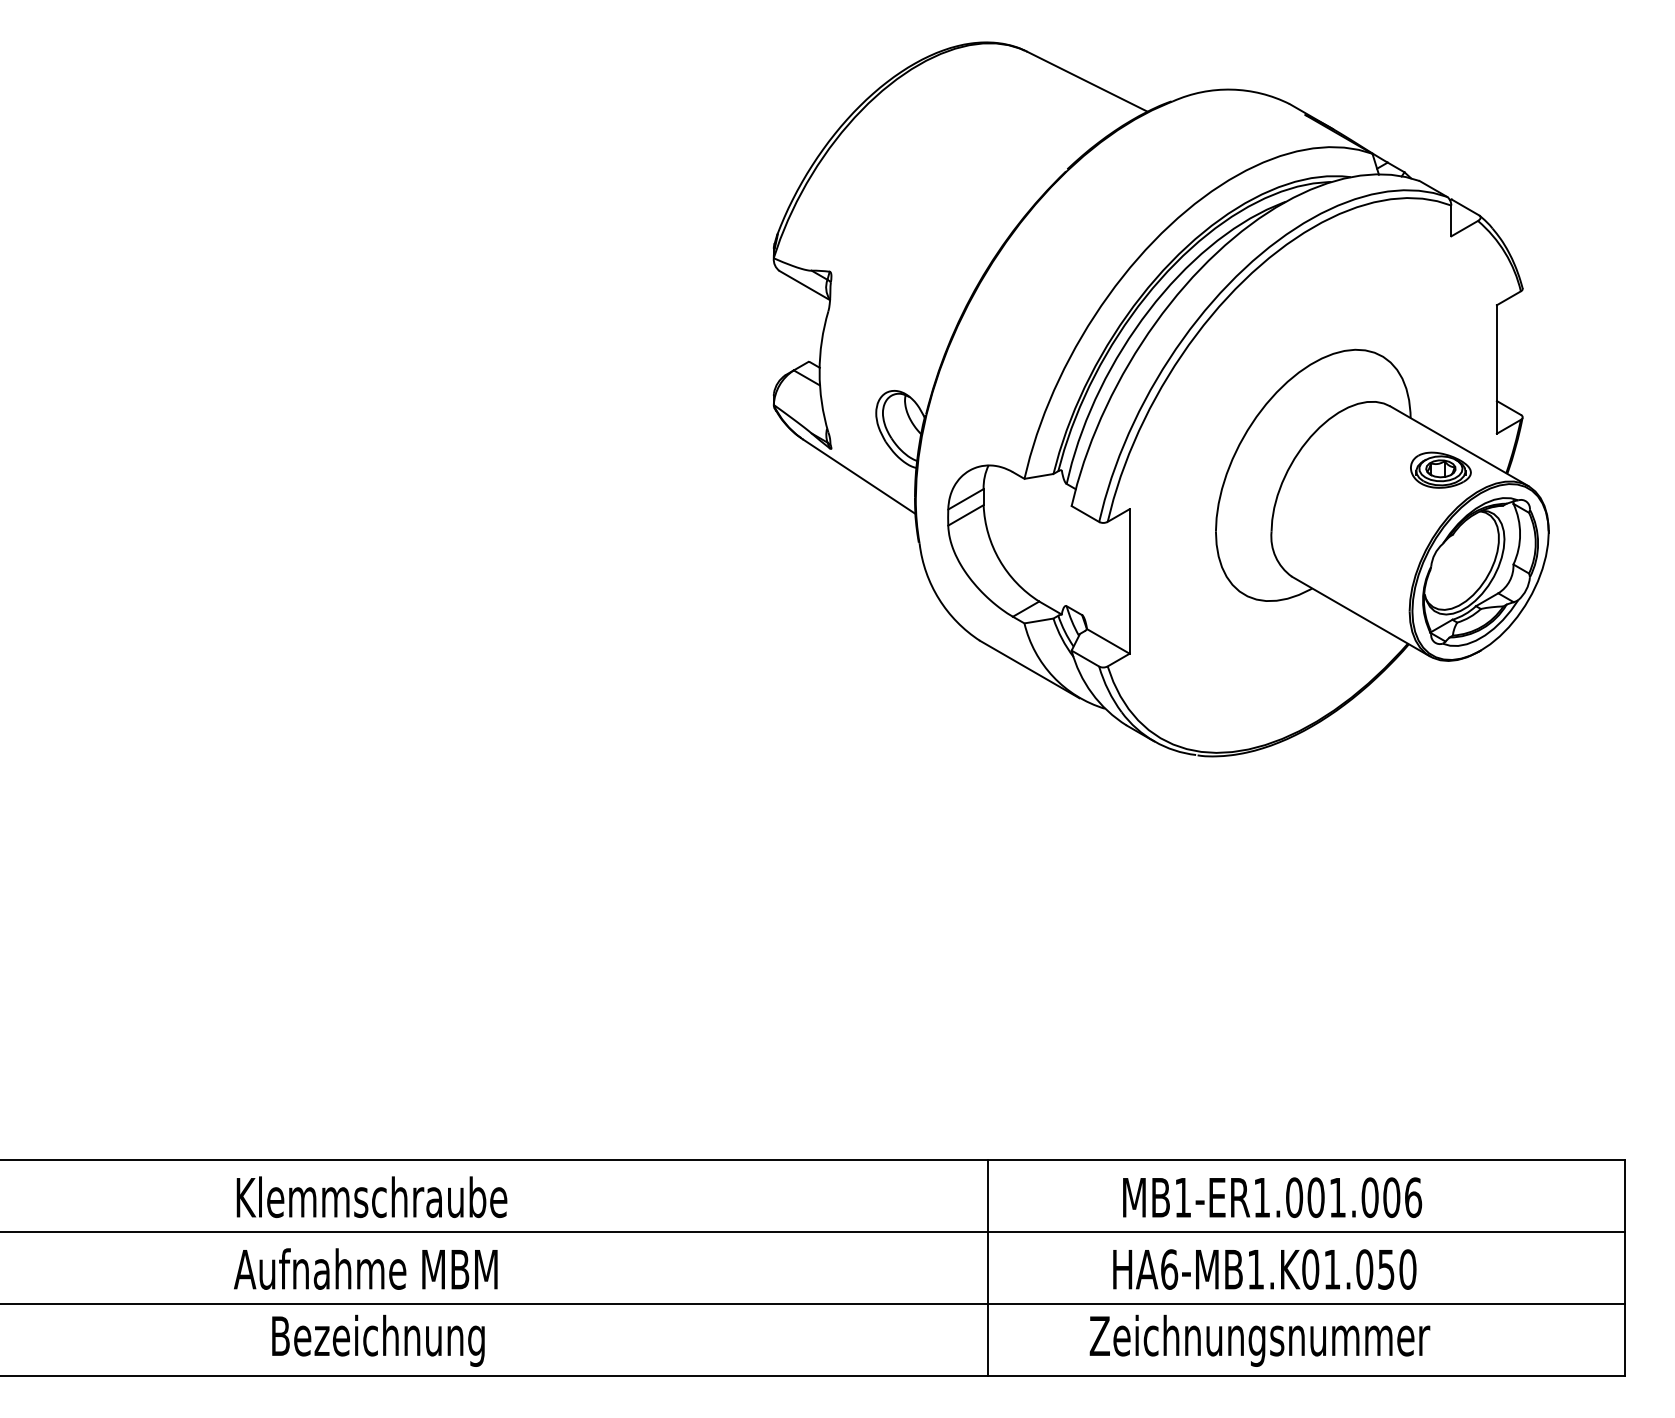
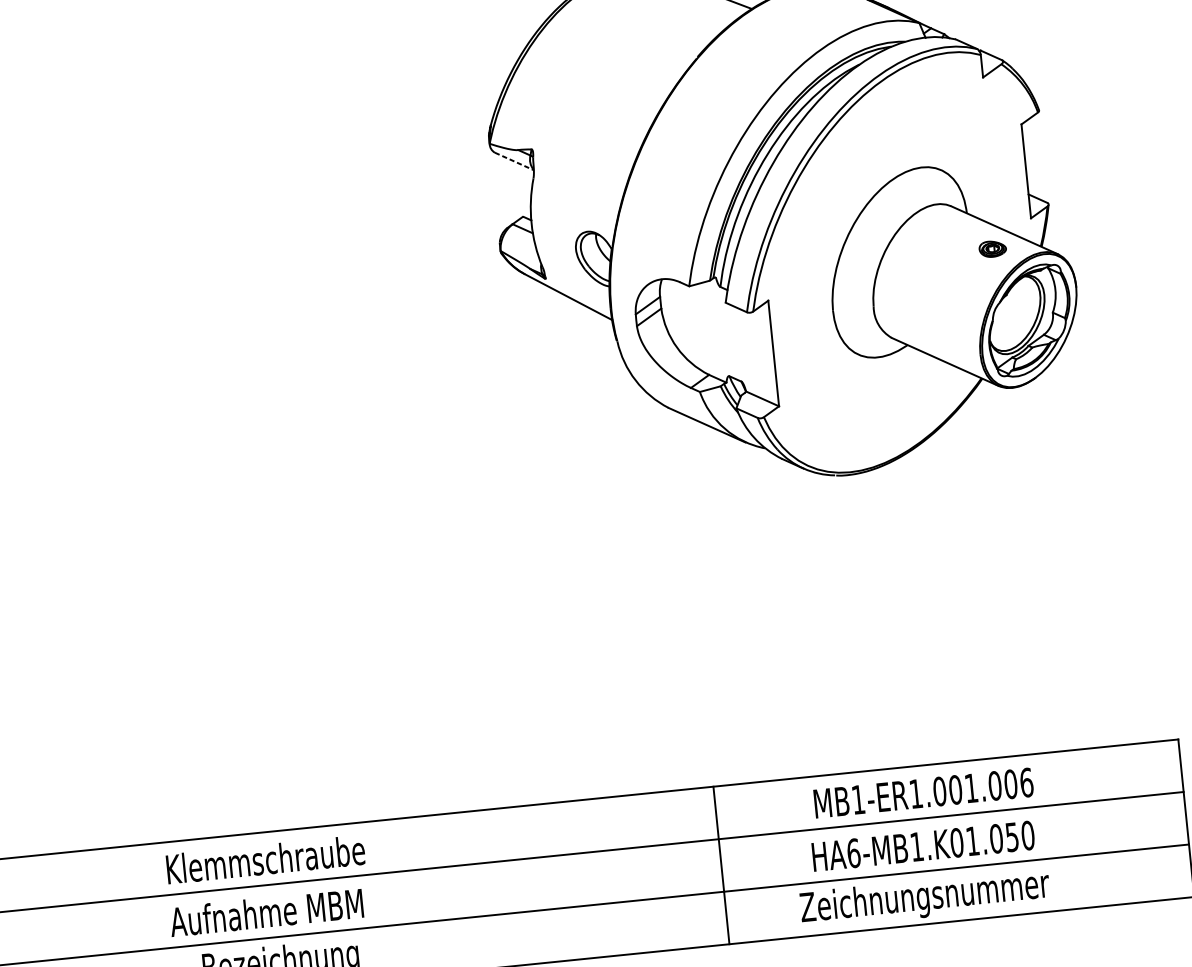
line: (805, 285) -> (514, 161), solid -> dashed
part: (1440, 469) -> (992, 248), size x0.6

